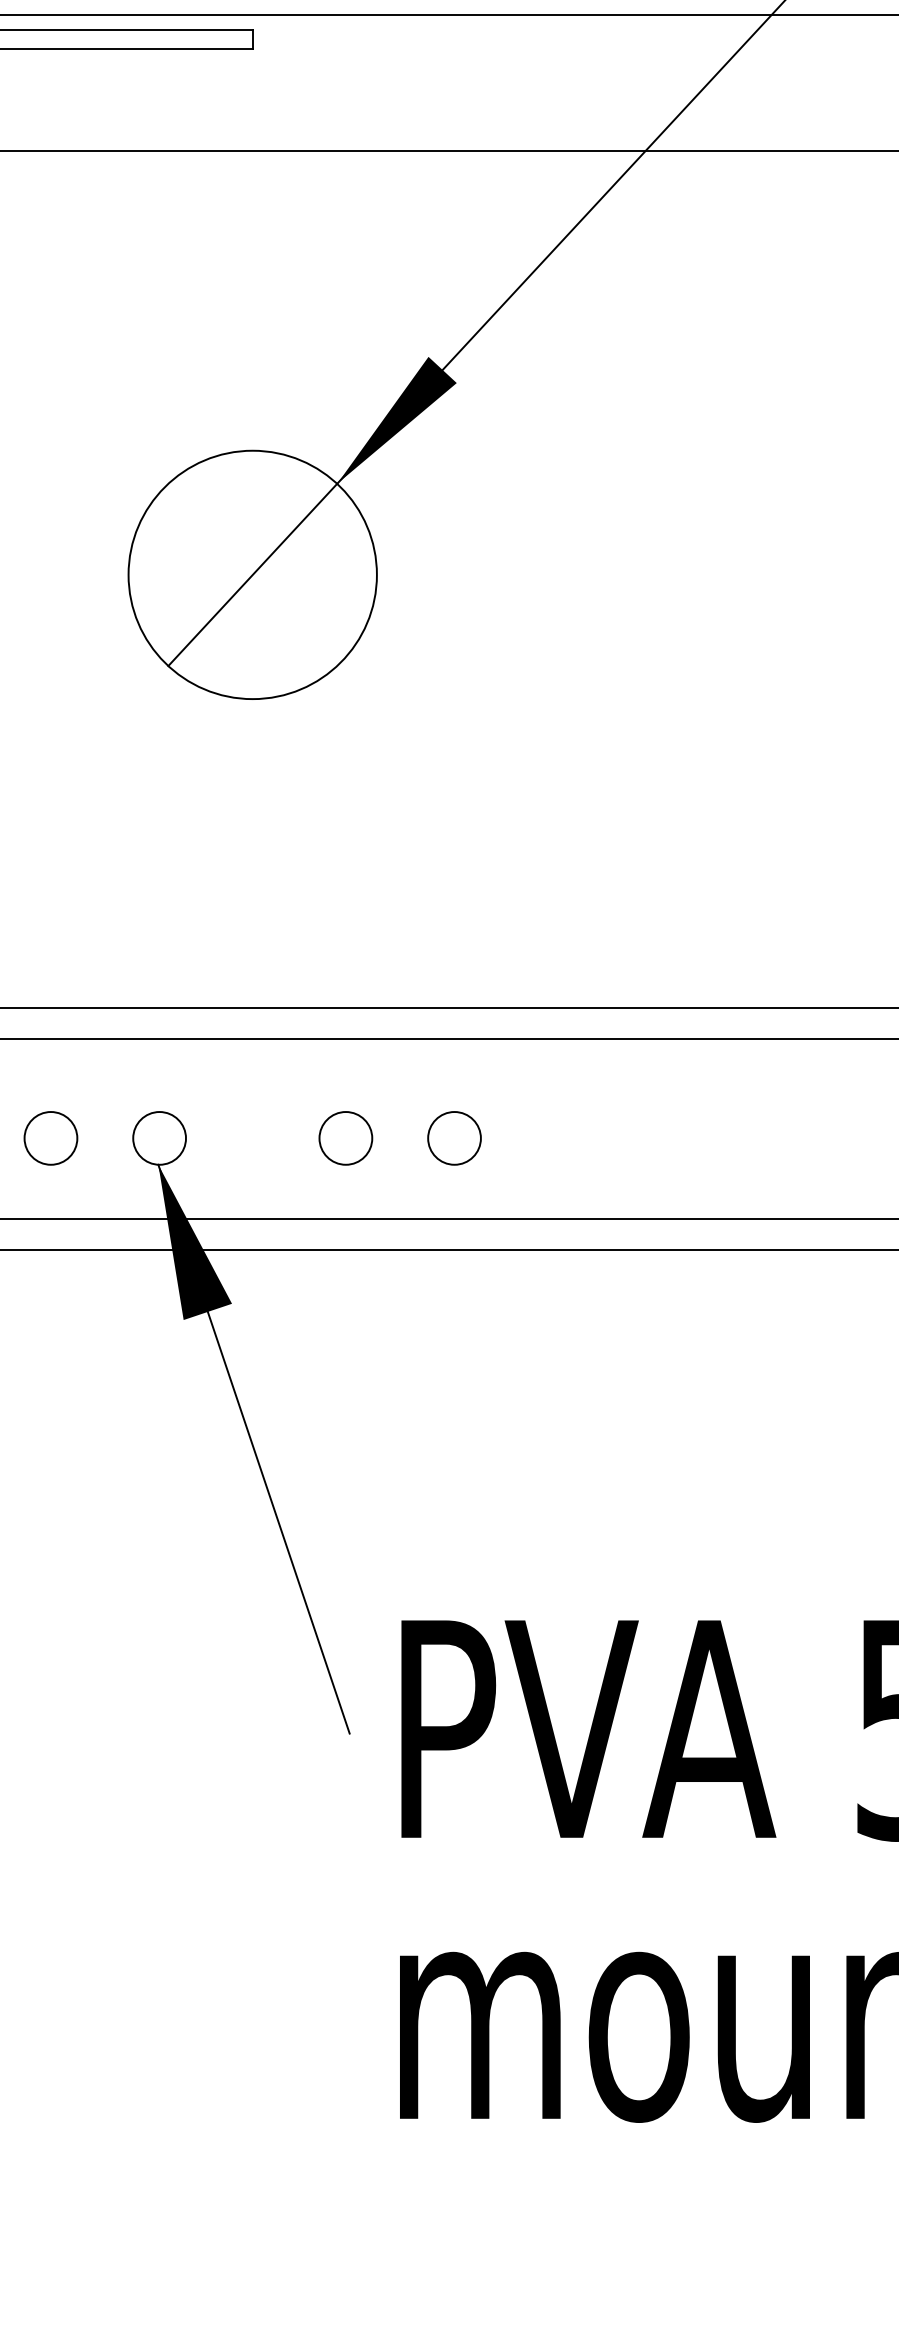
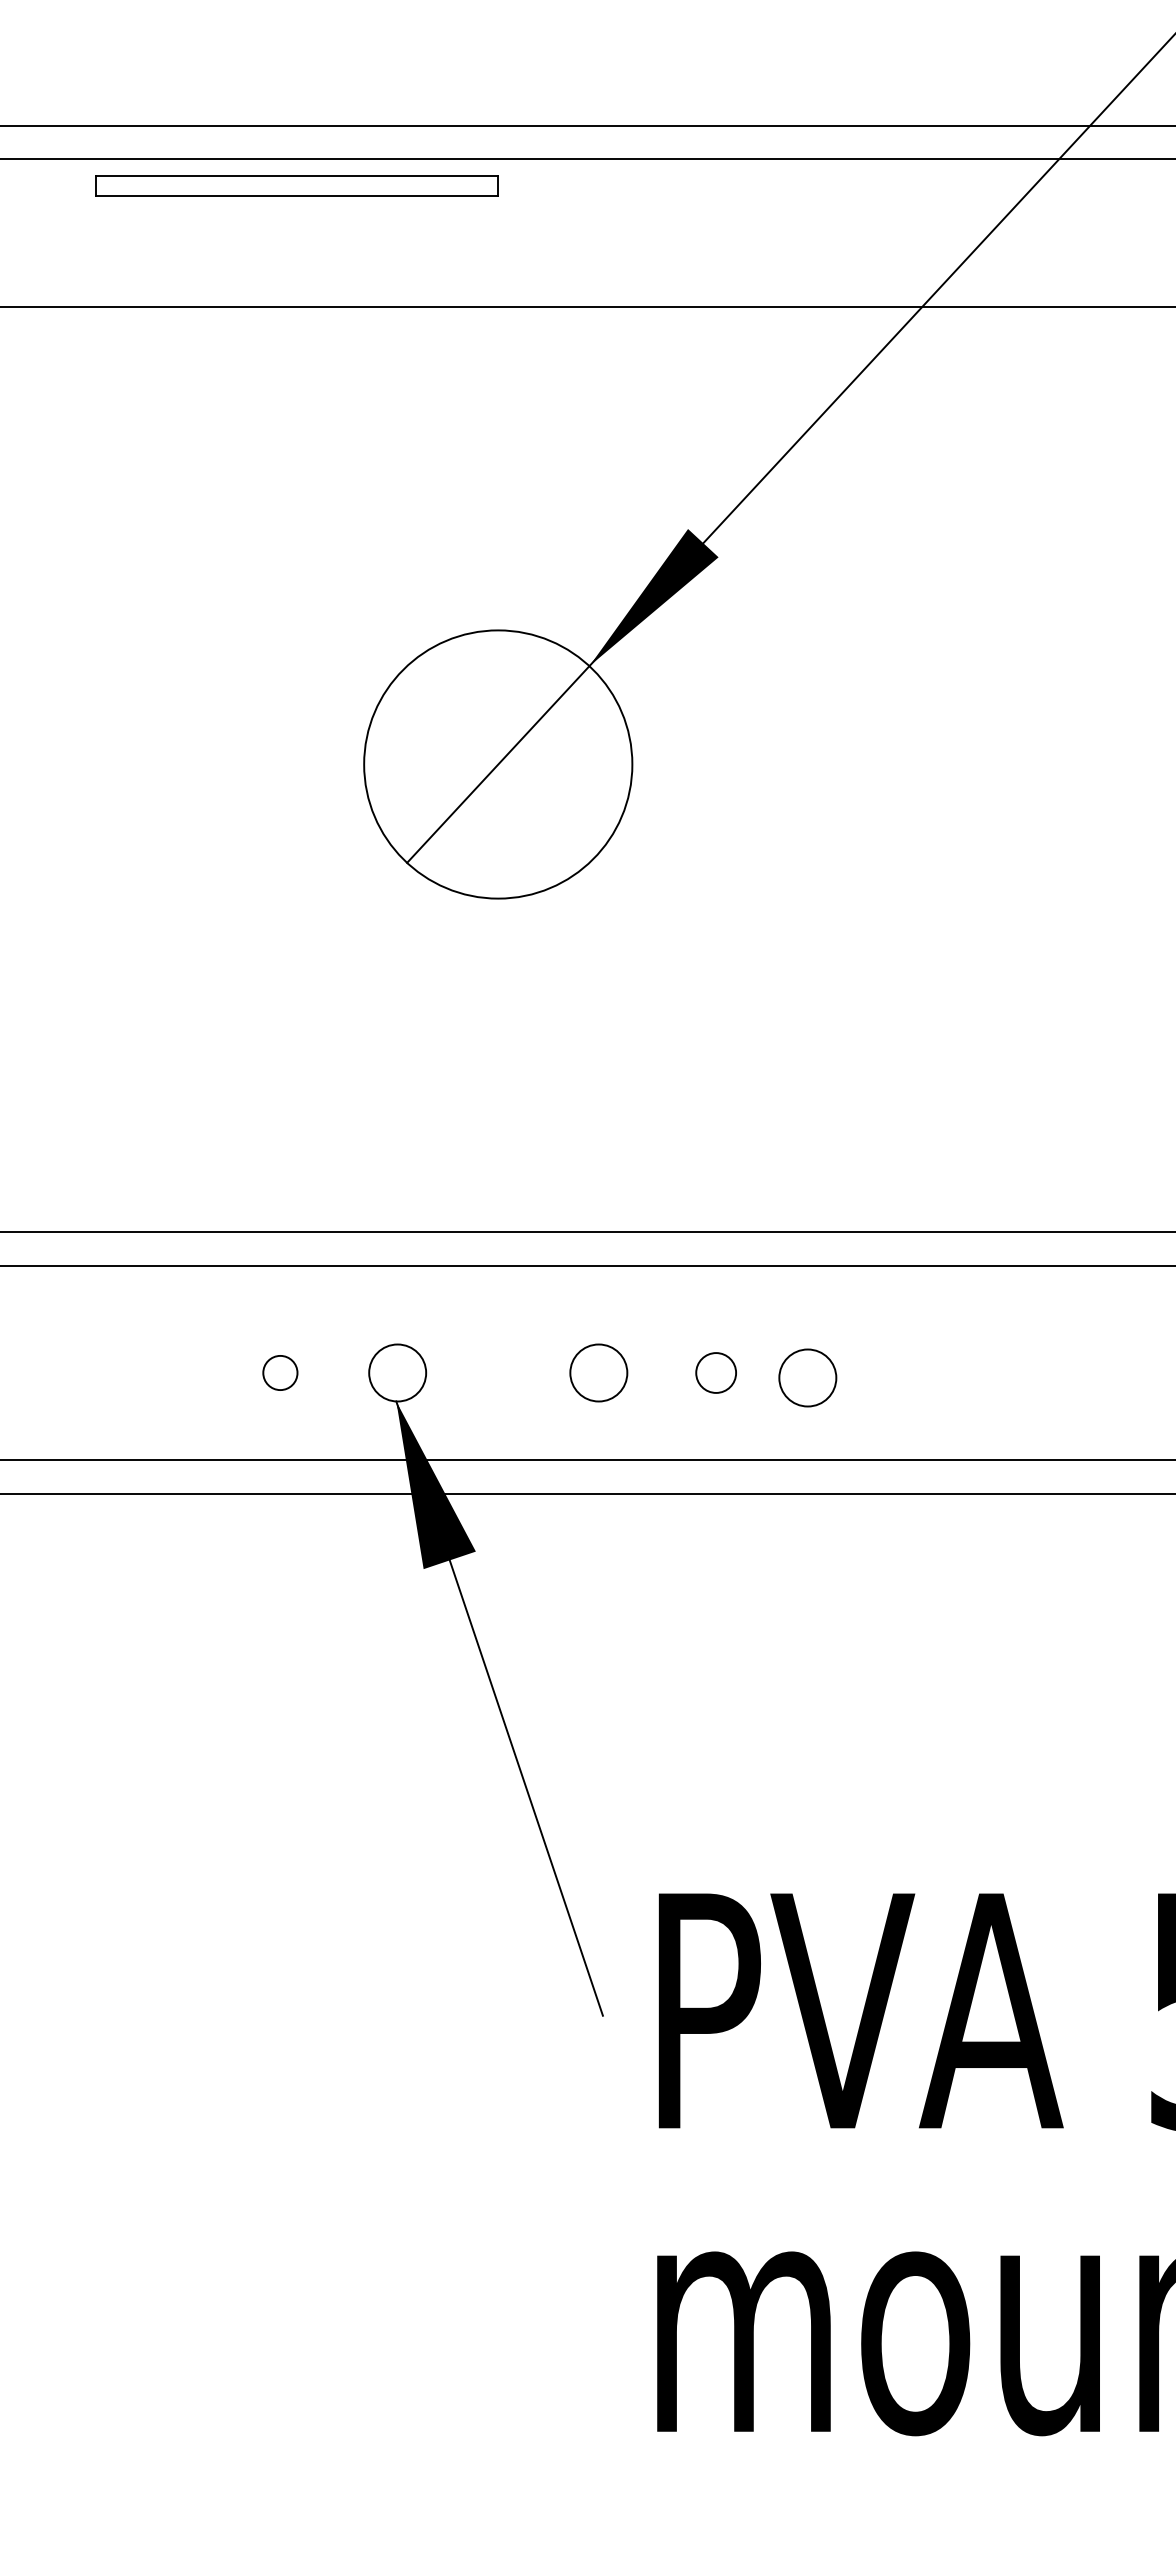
circle: (51, 1137) -> (280, 1372), size x0.6
circle: (453, 1137) -> (715, 1372), size x0.7
circle: (539, 1142) -> (807, 1377), added

